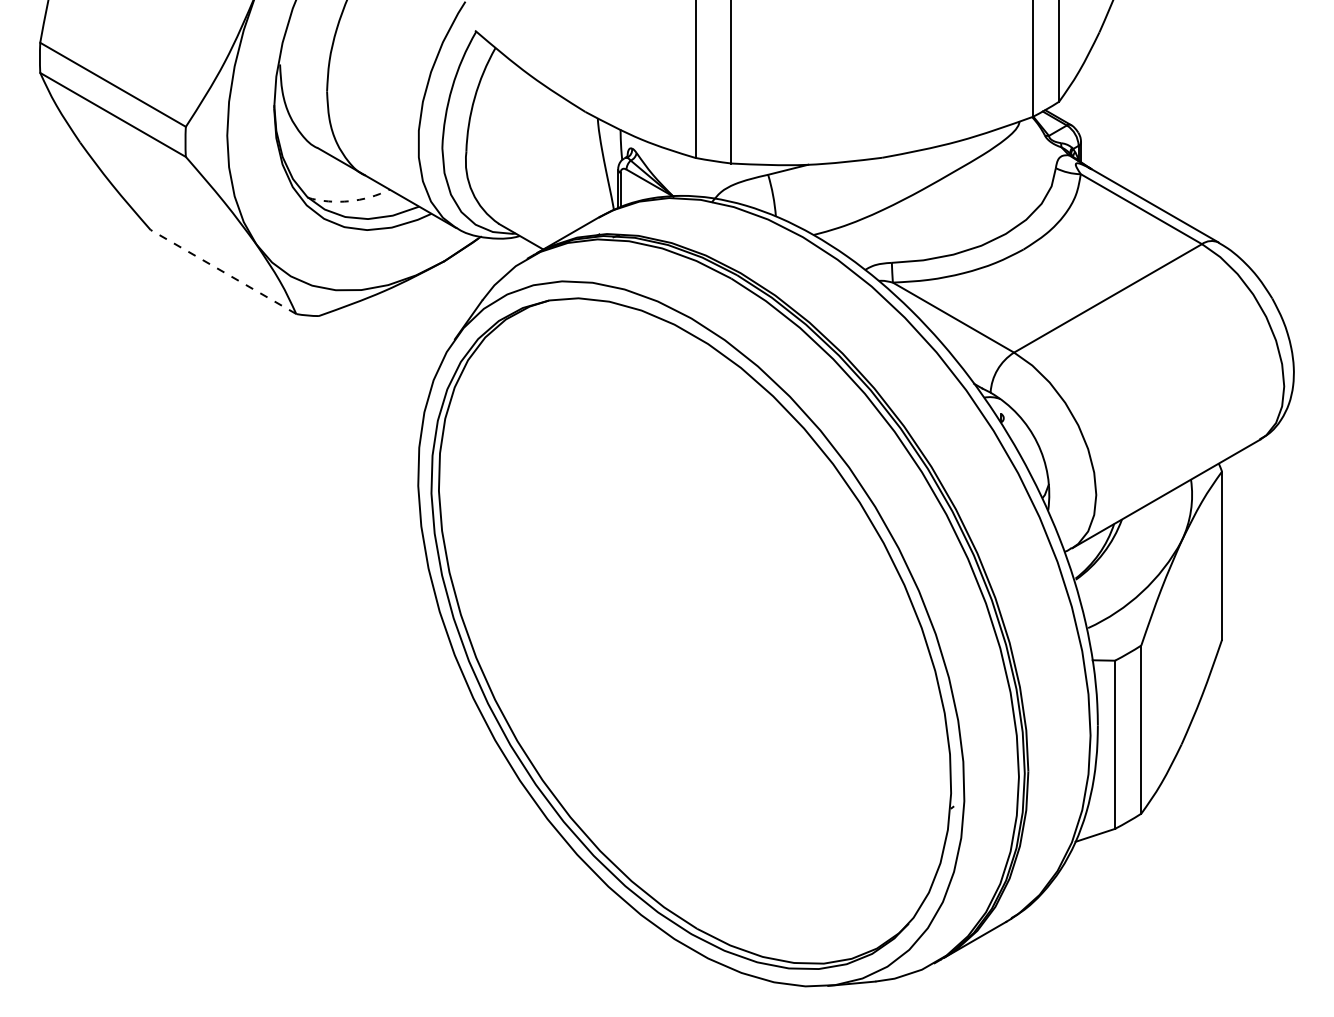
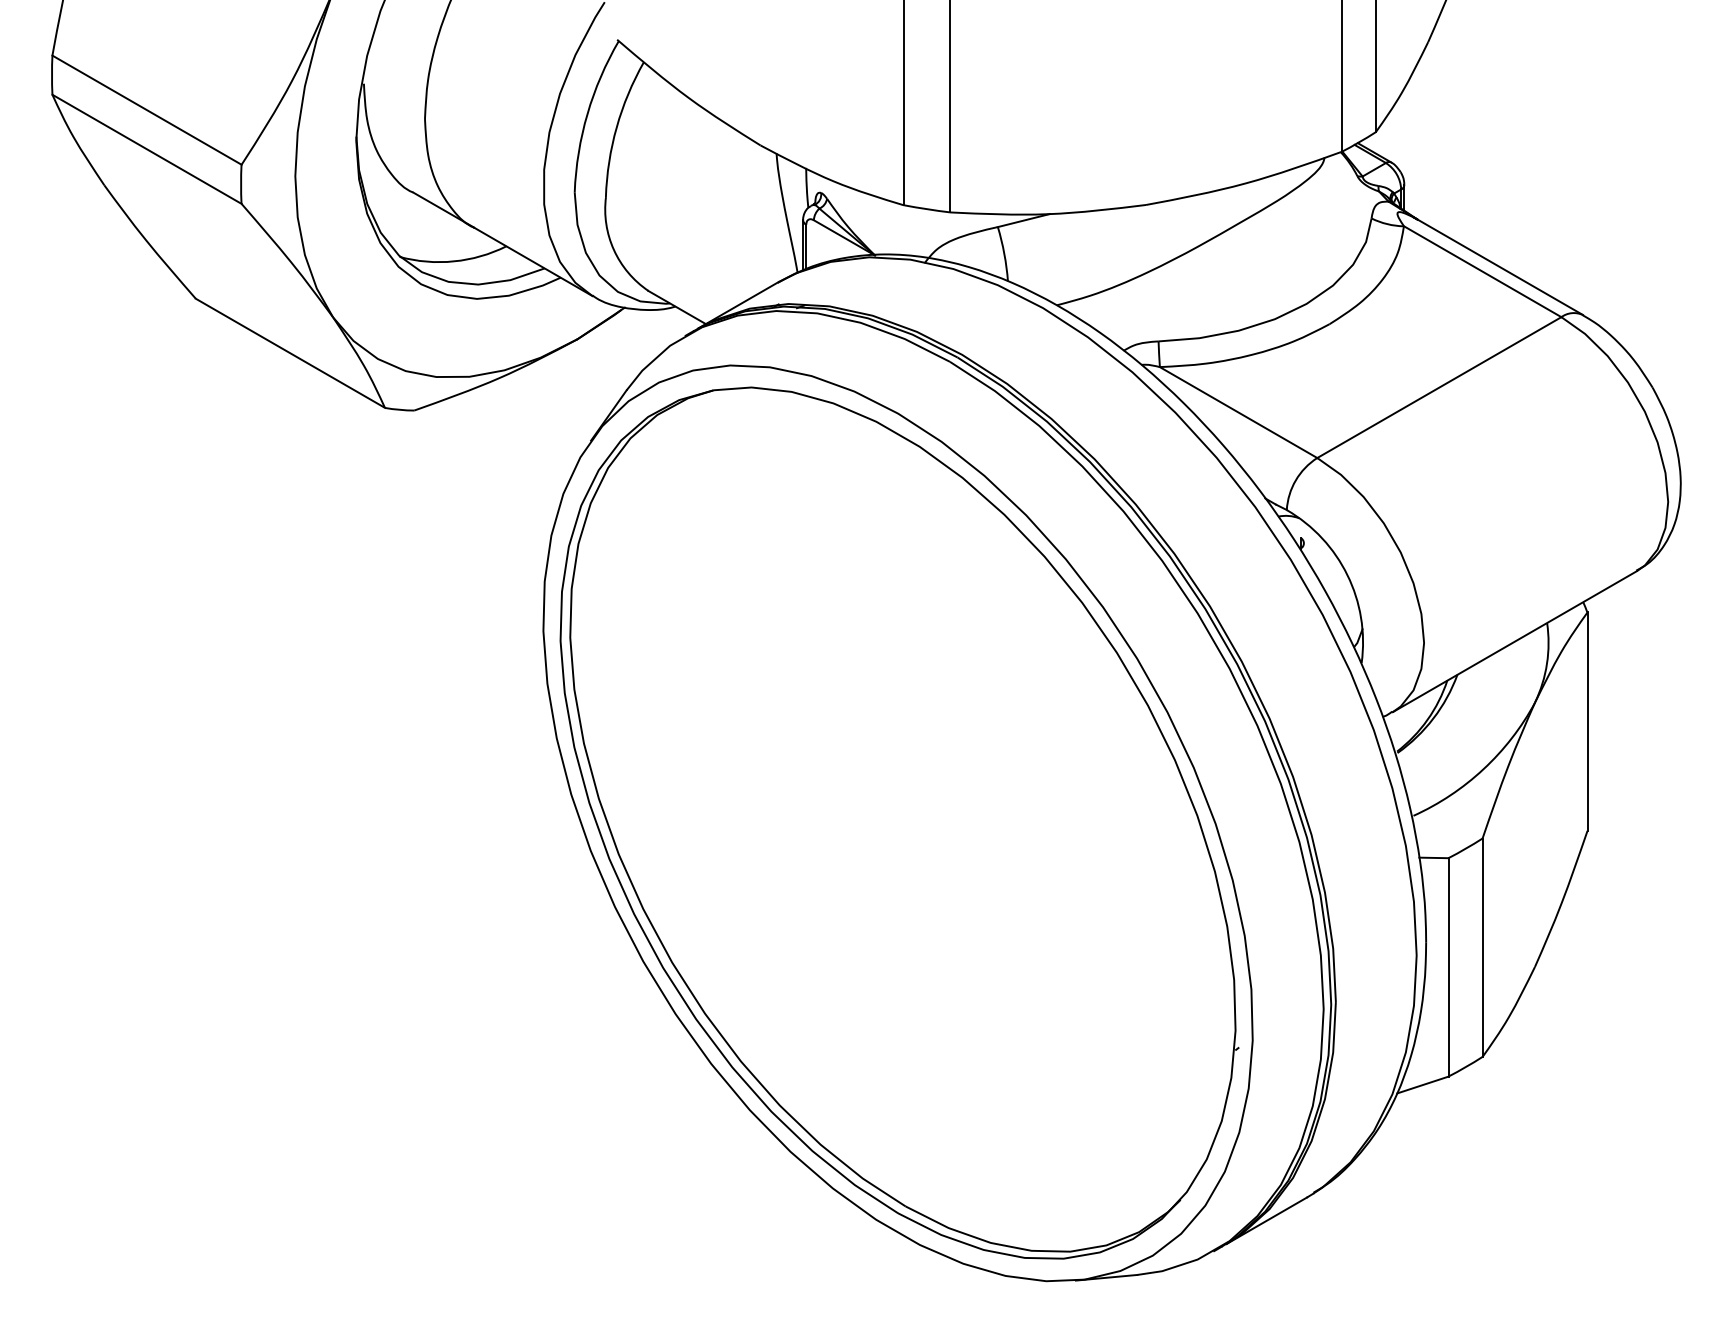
arc: (349, 201) -> (453, 261), dashed -> solid
line: (222, 272) -> (289, 353), dashed -> solid

